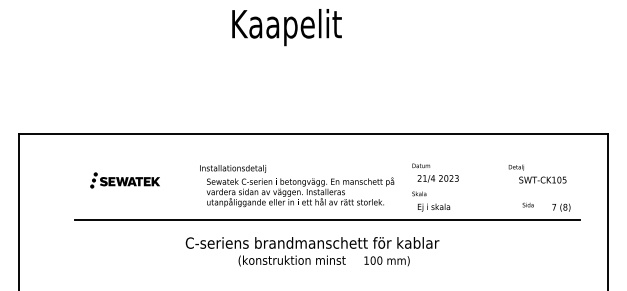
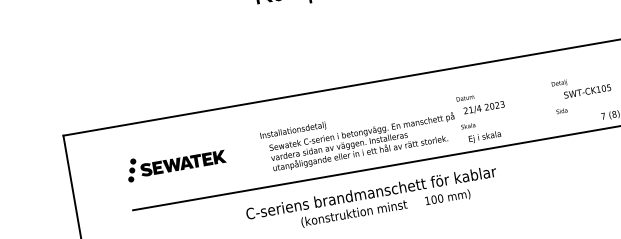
part: (124, 180) -> (175, 163), size x1.43
text: (297, 186) -> (359, 137), moved
text: (527, 204) -> (561, 110), moved

